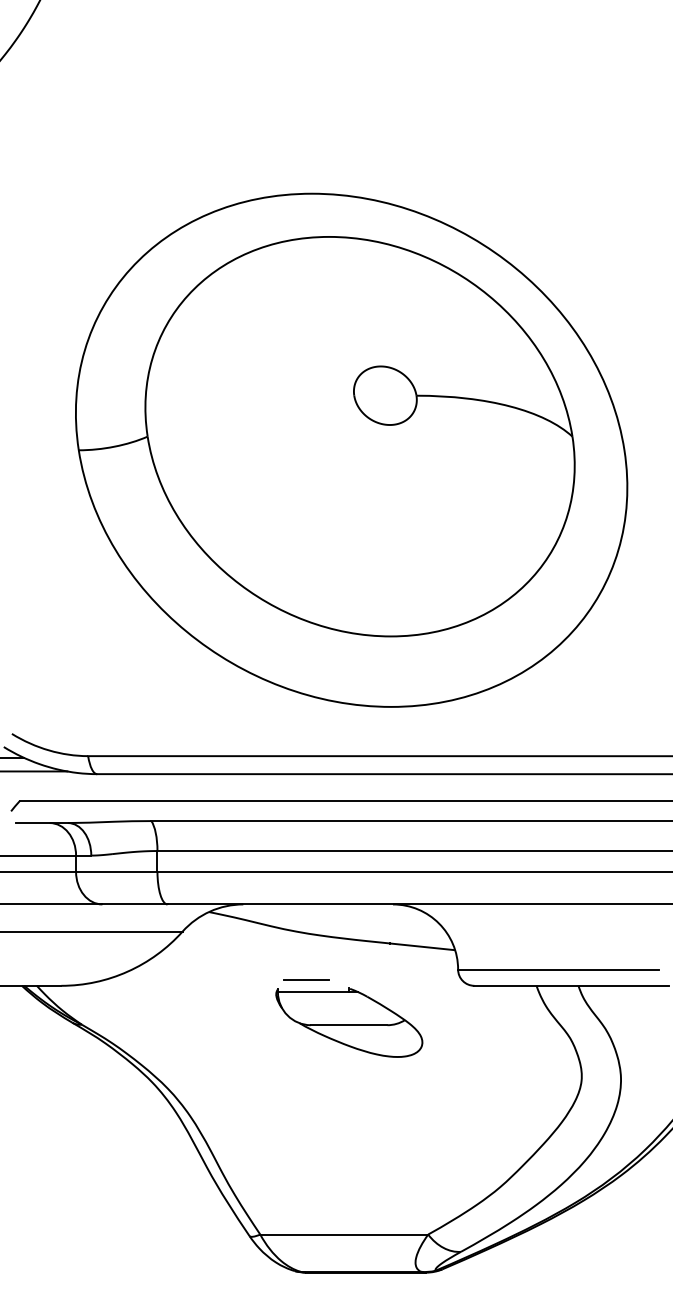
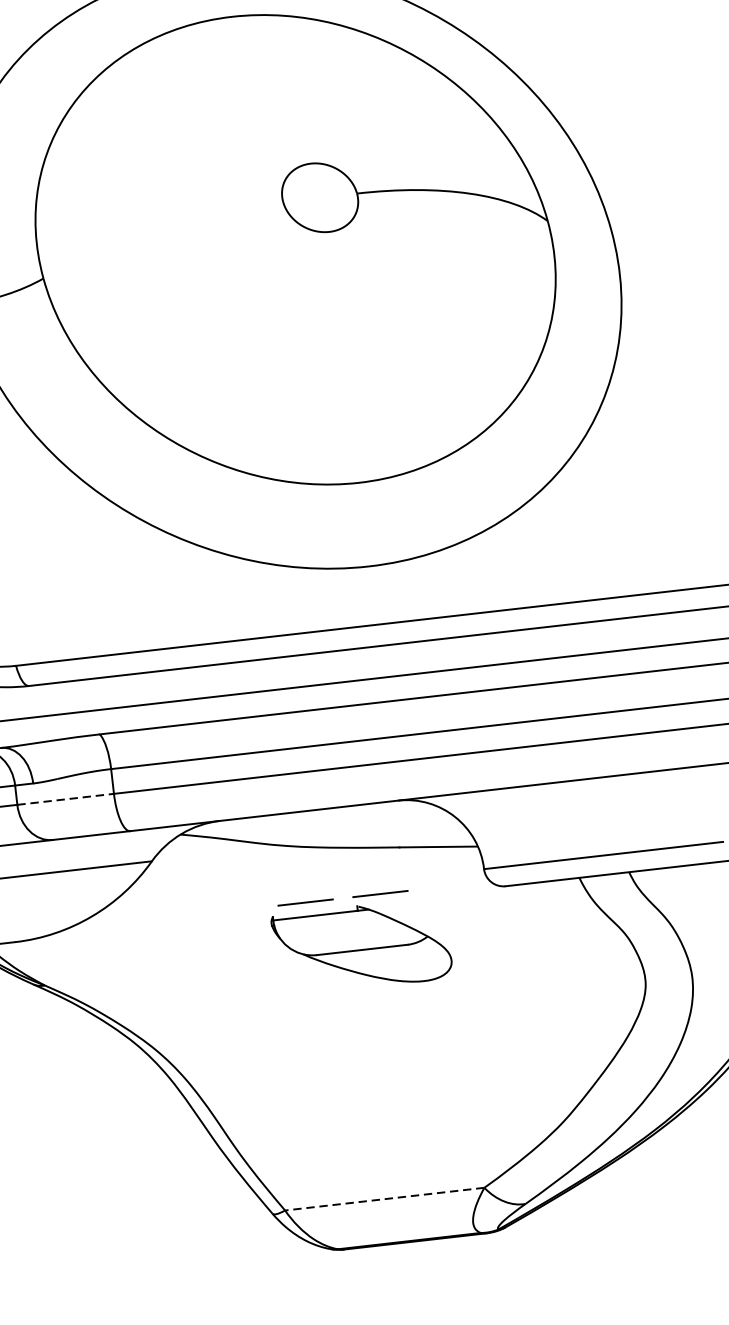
line: (116, 871) -> (65, 798), solid -> dashed
line: (369, 979) -> (380, 892), added
line: (344, 1234) -> (385, 1199), solid -> dashed

